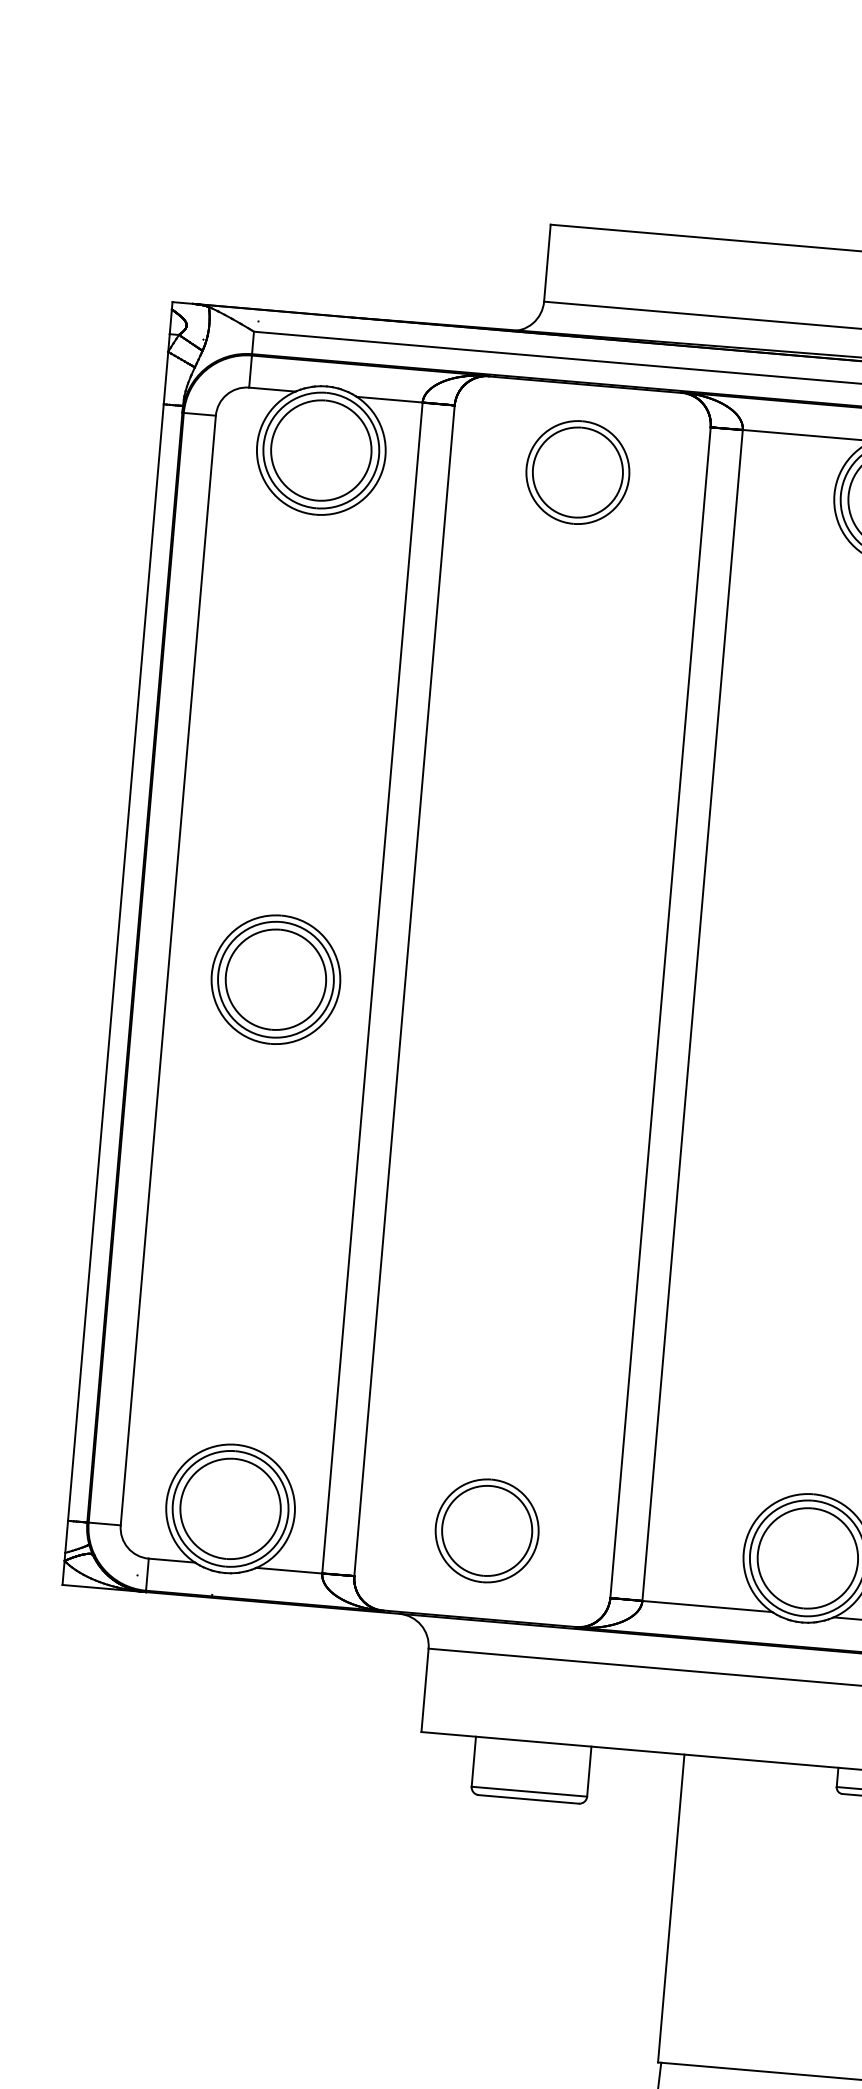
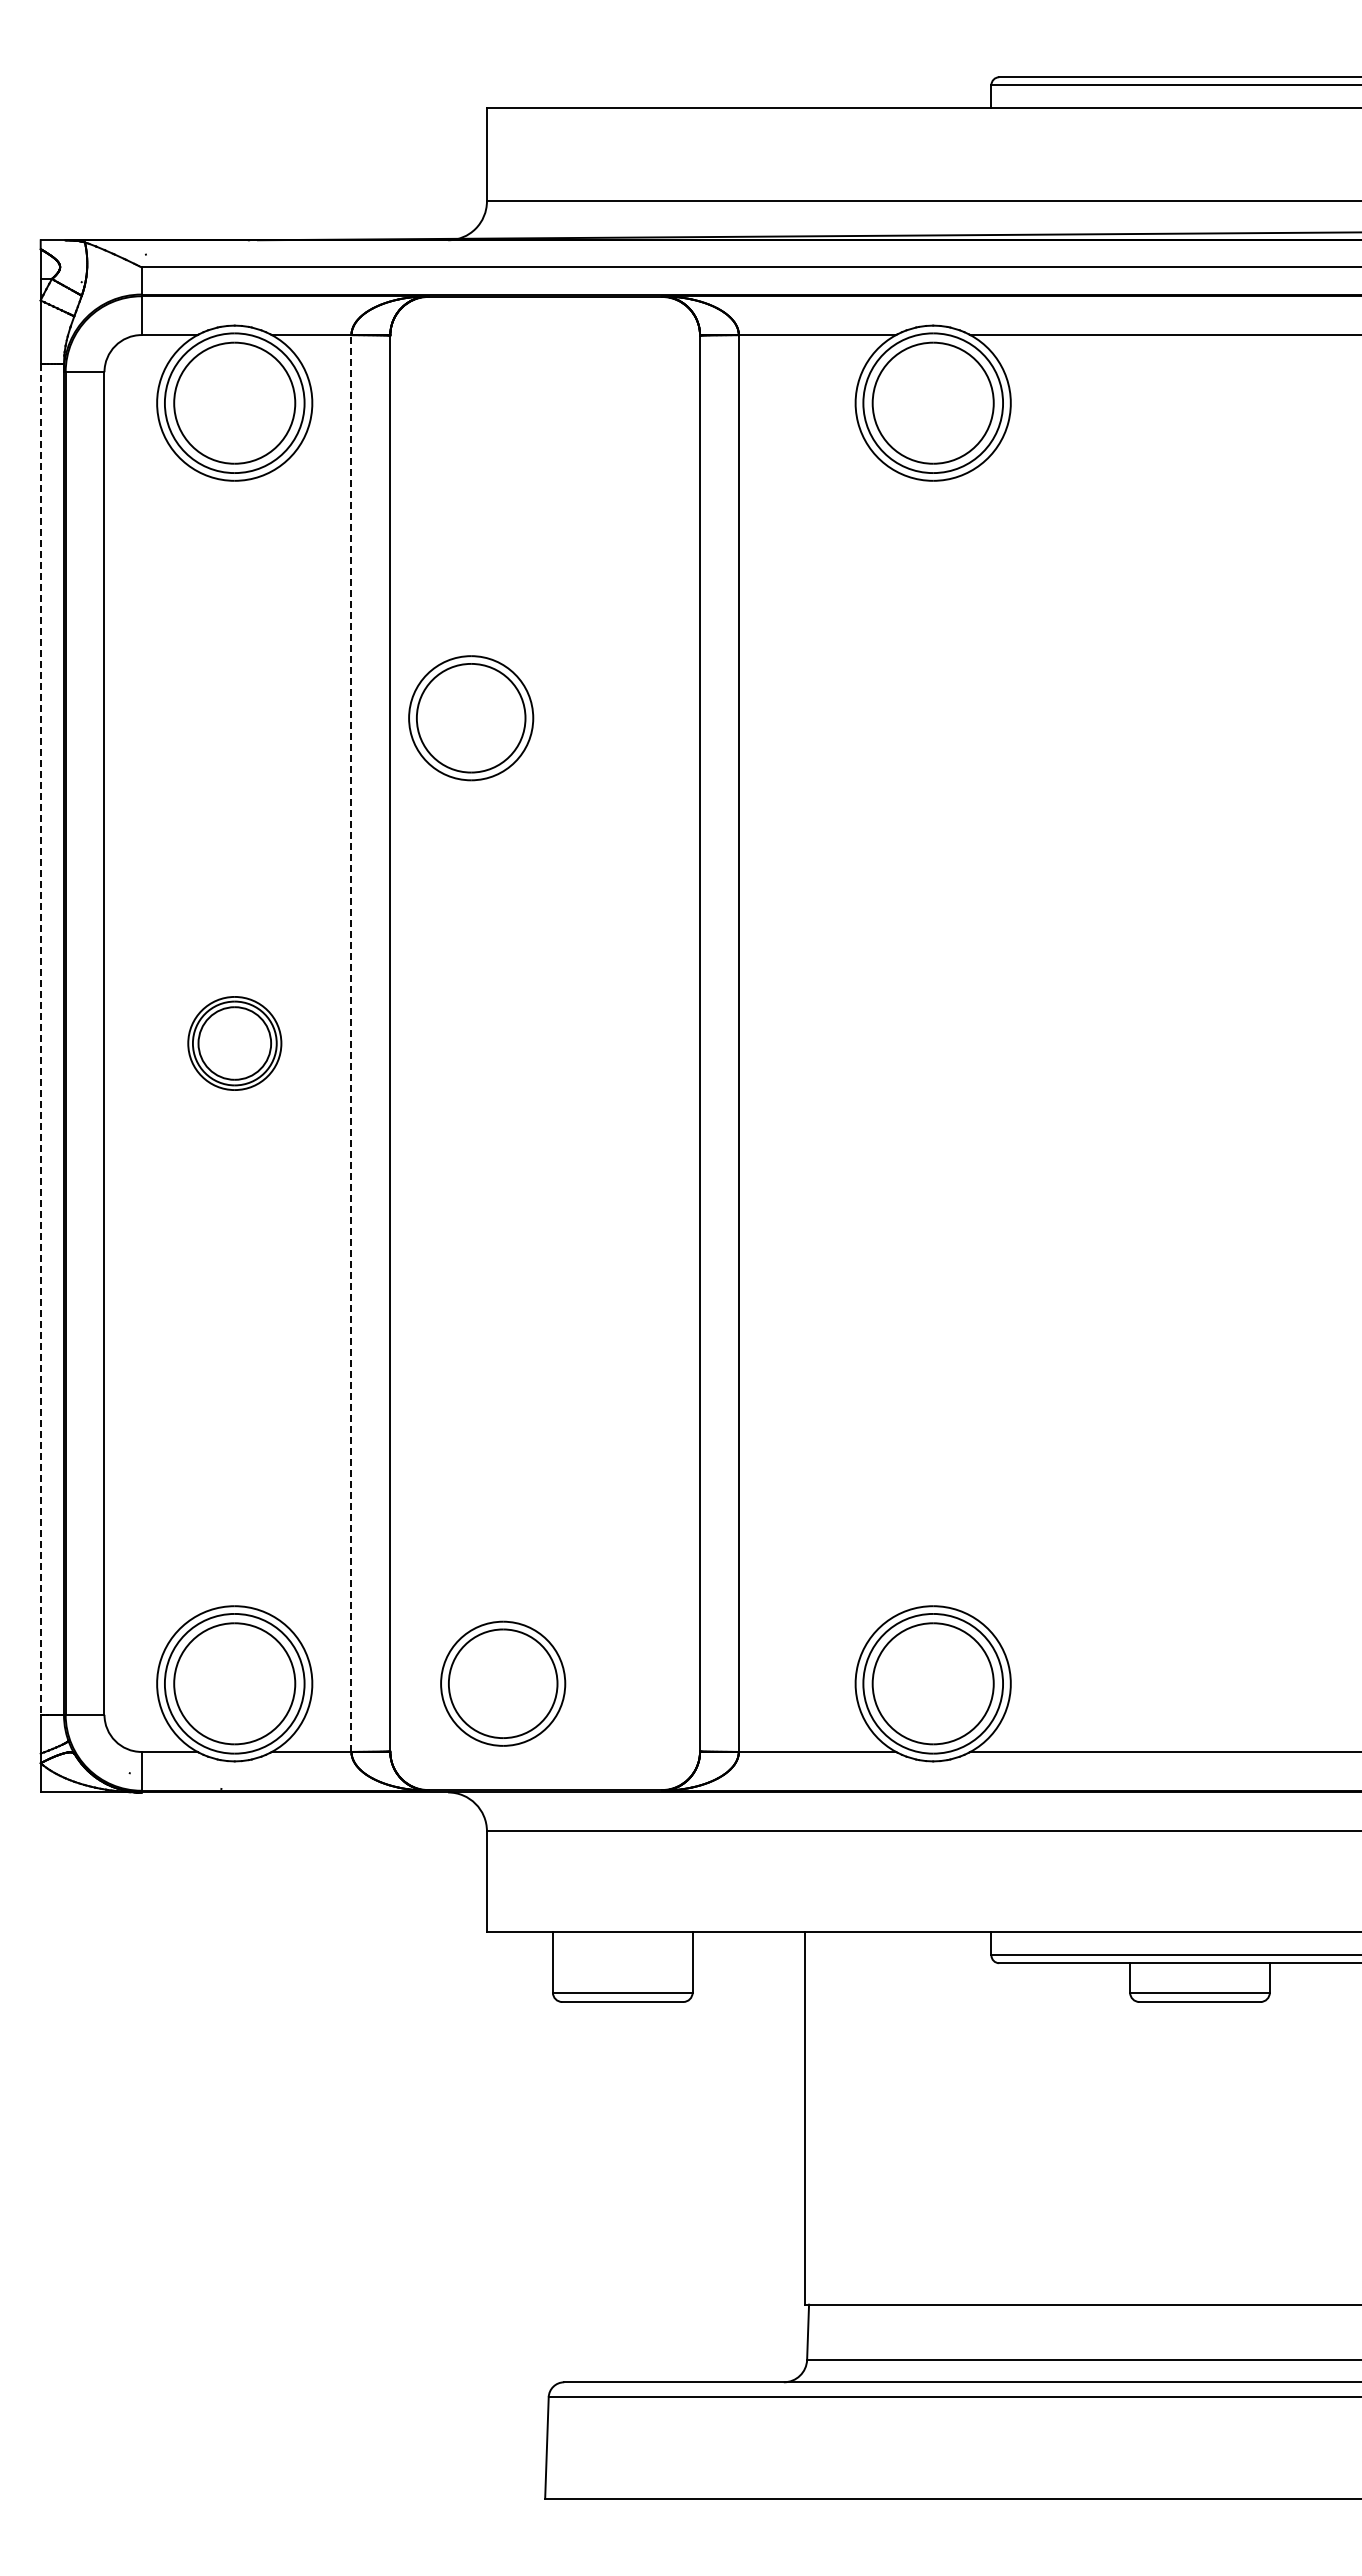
part: (578, 472) -> (471, 718), moved
line: (115, 962) -> (40, 1039), solid -> dashed
part: (275, 979) -> (234, 1043), size x0.6
line: (372, 988) -> (351, 1043), solid -> dashed
part: (487, 1530) -> (503, 1683), moved

